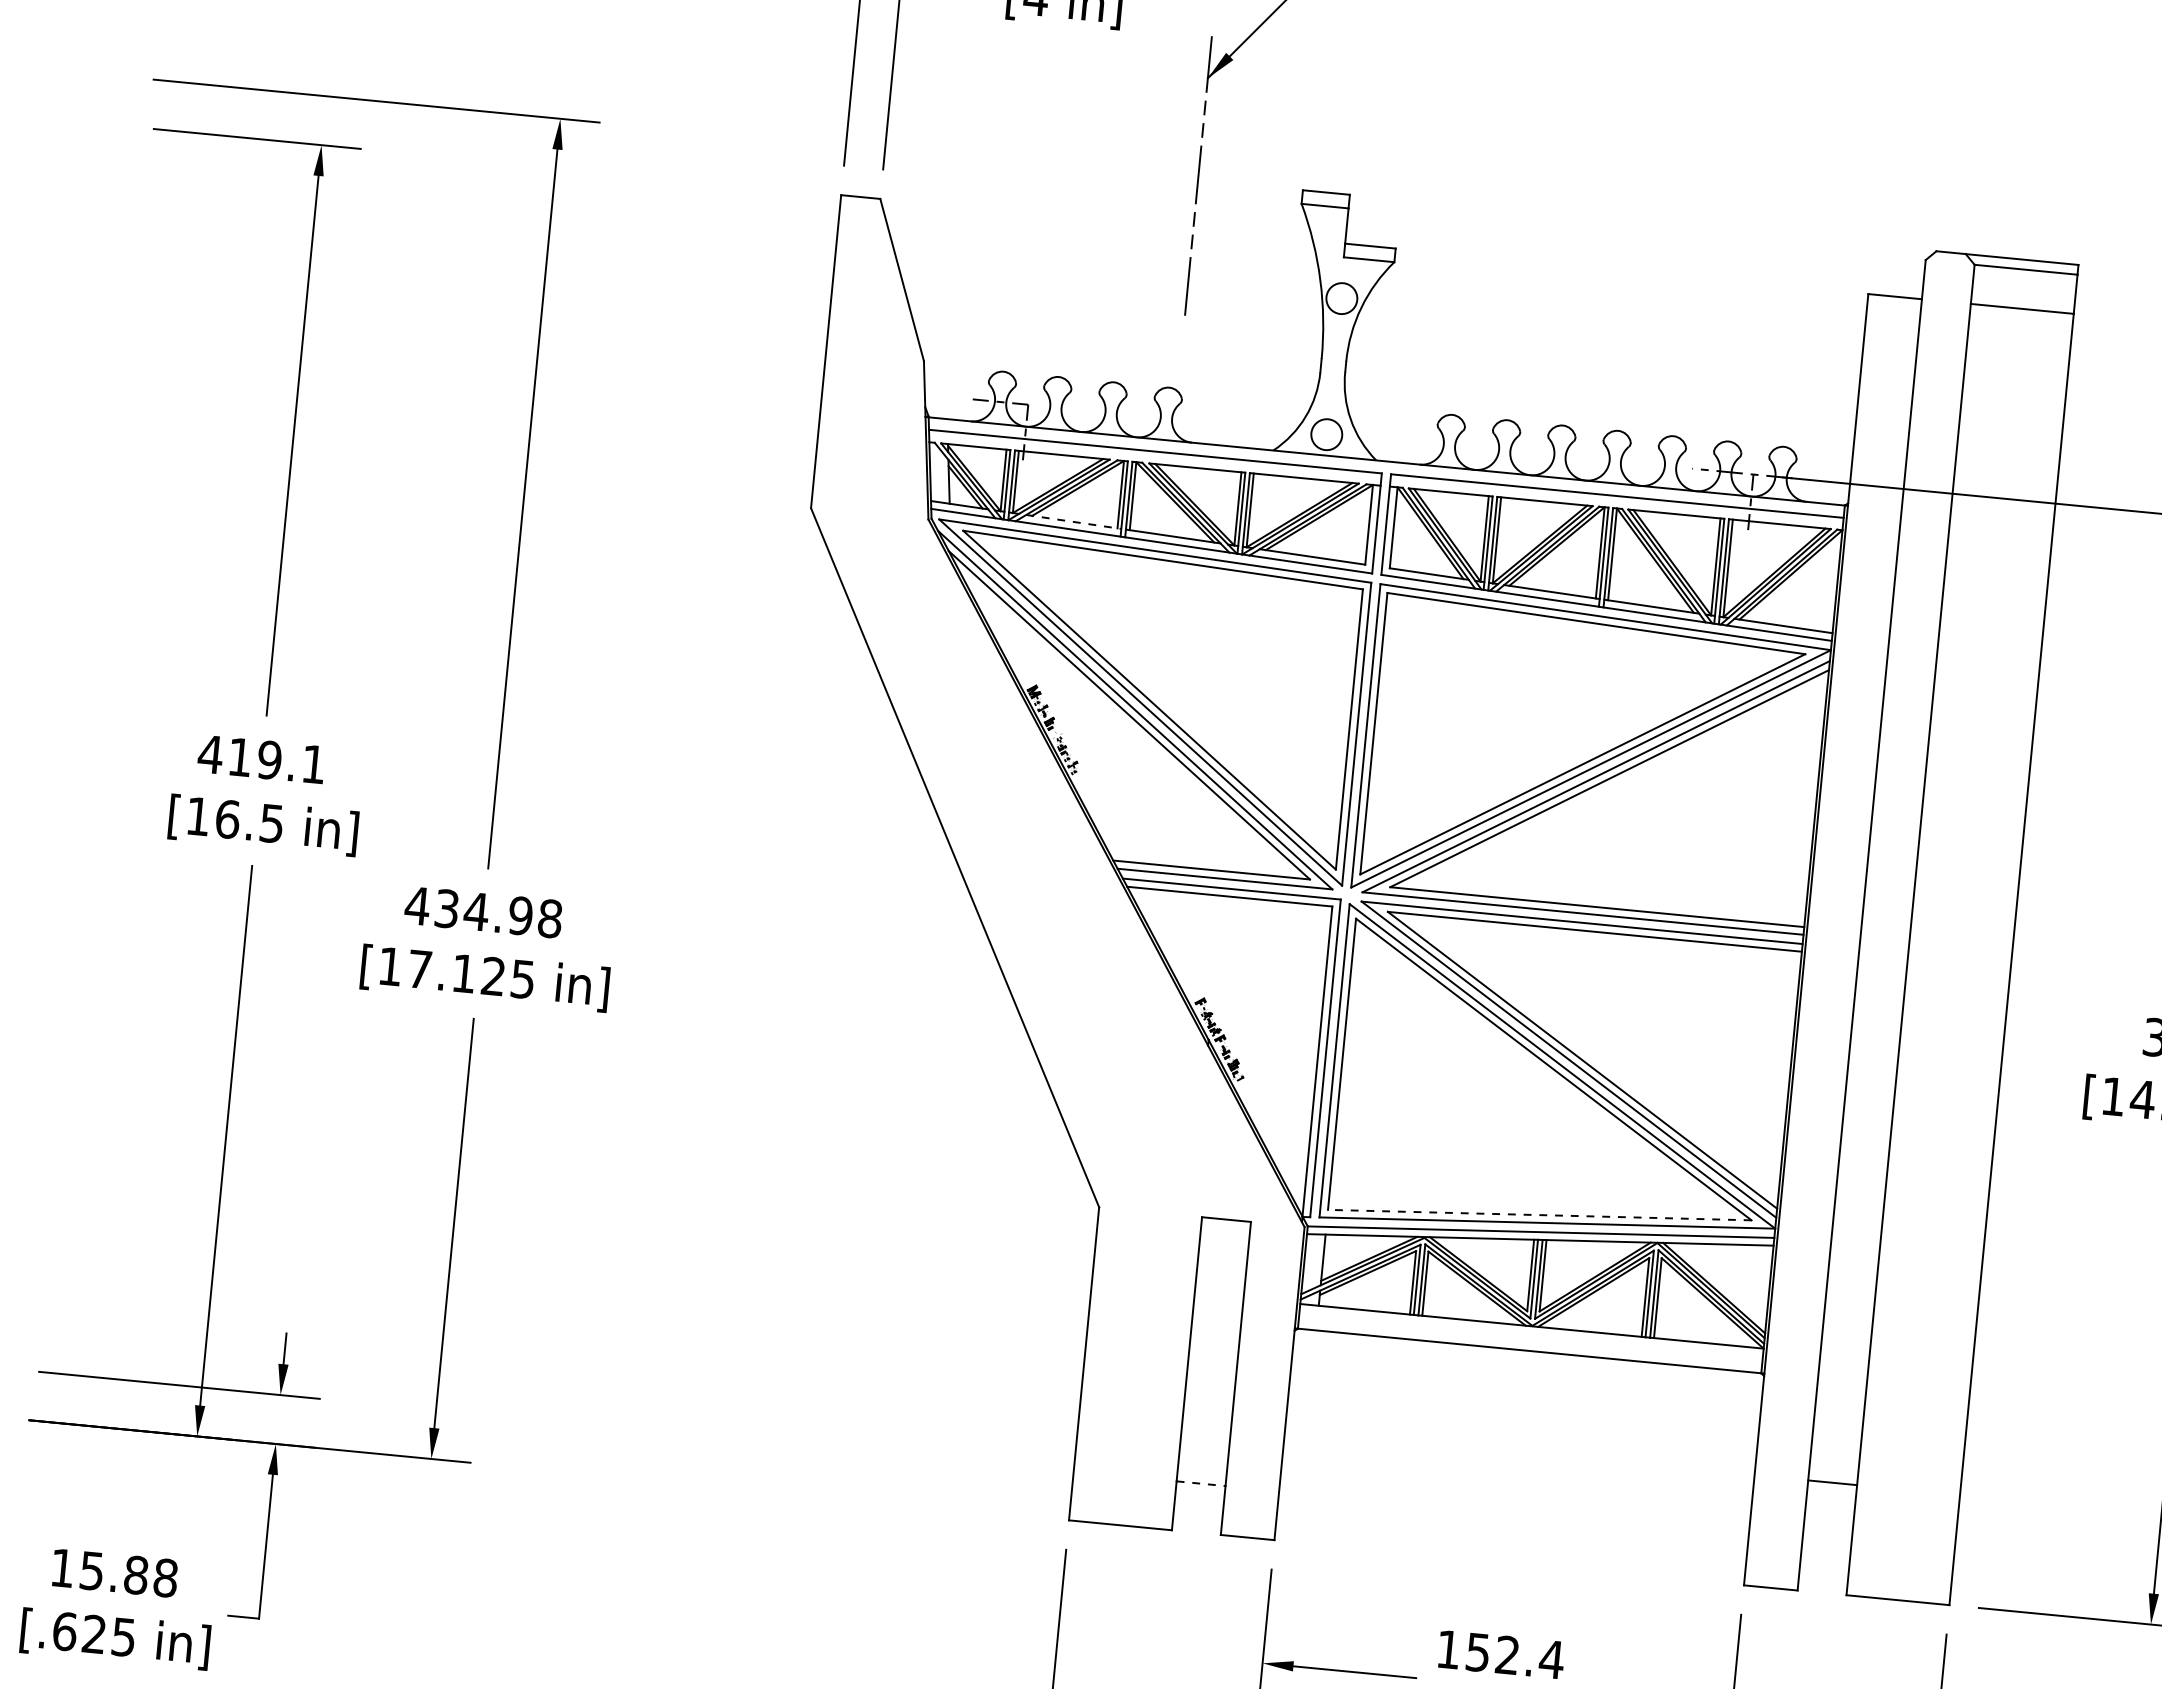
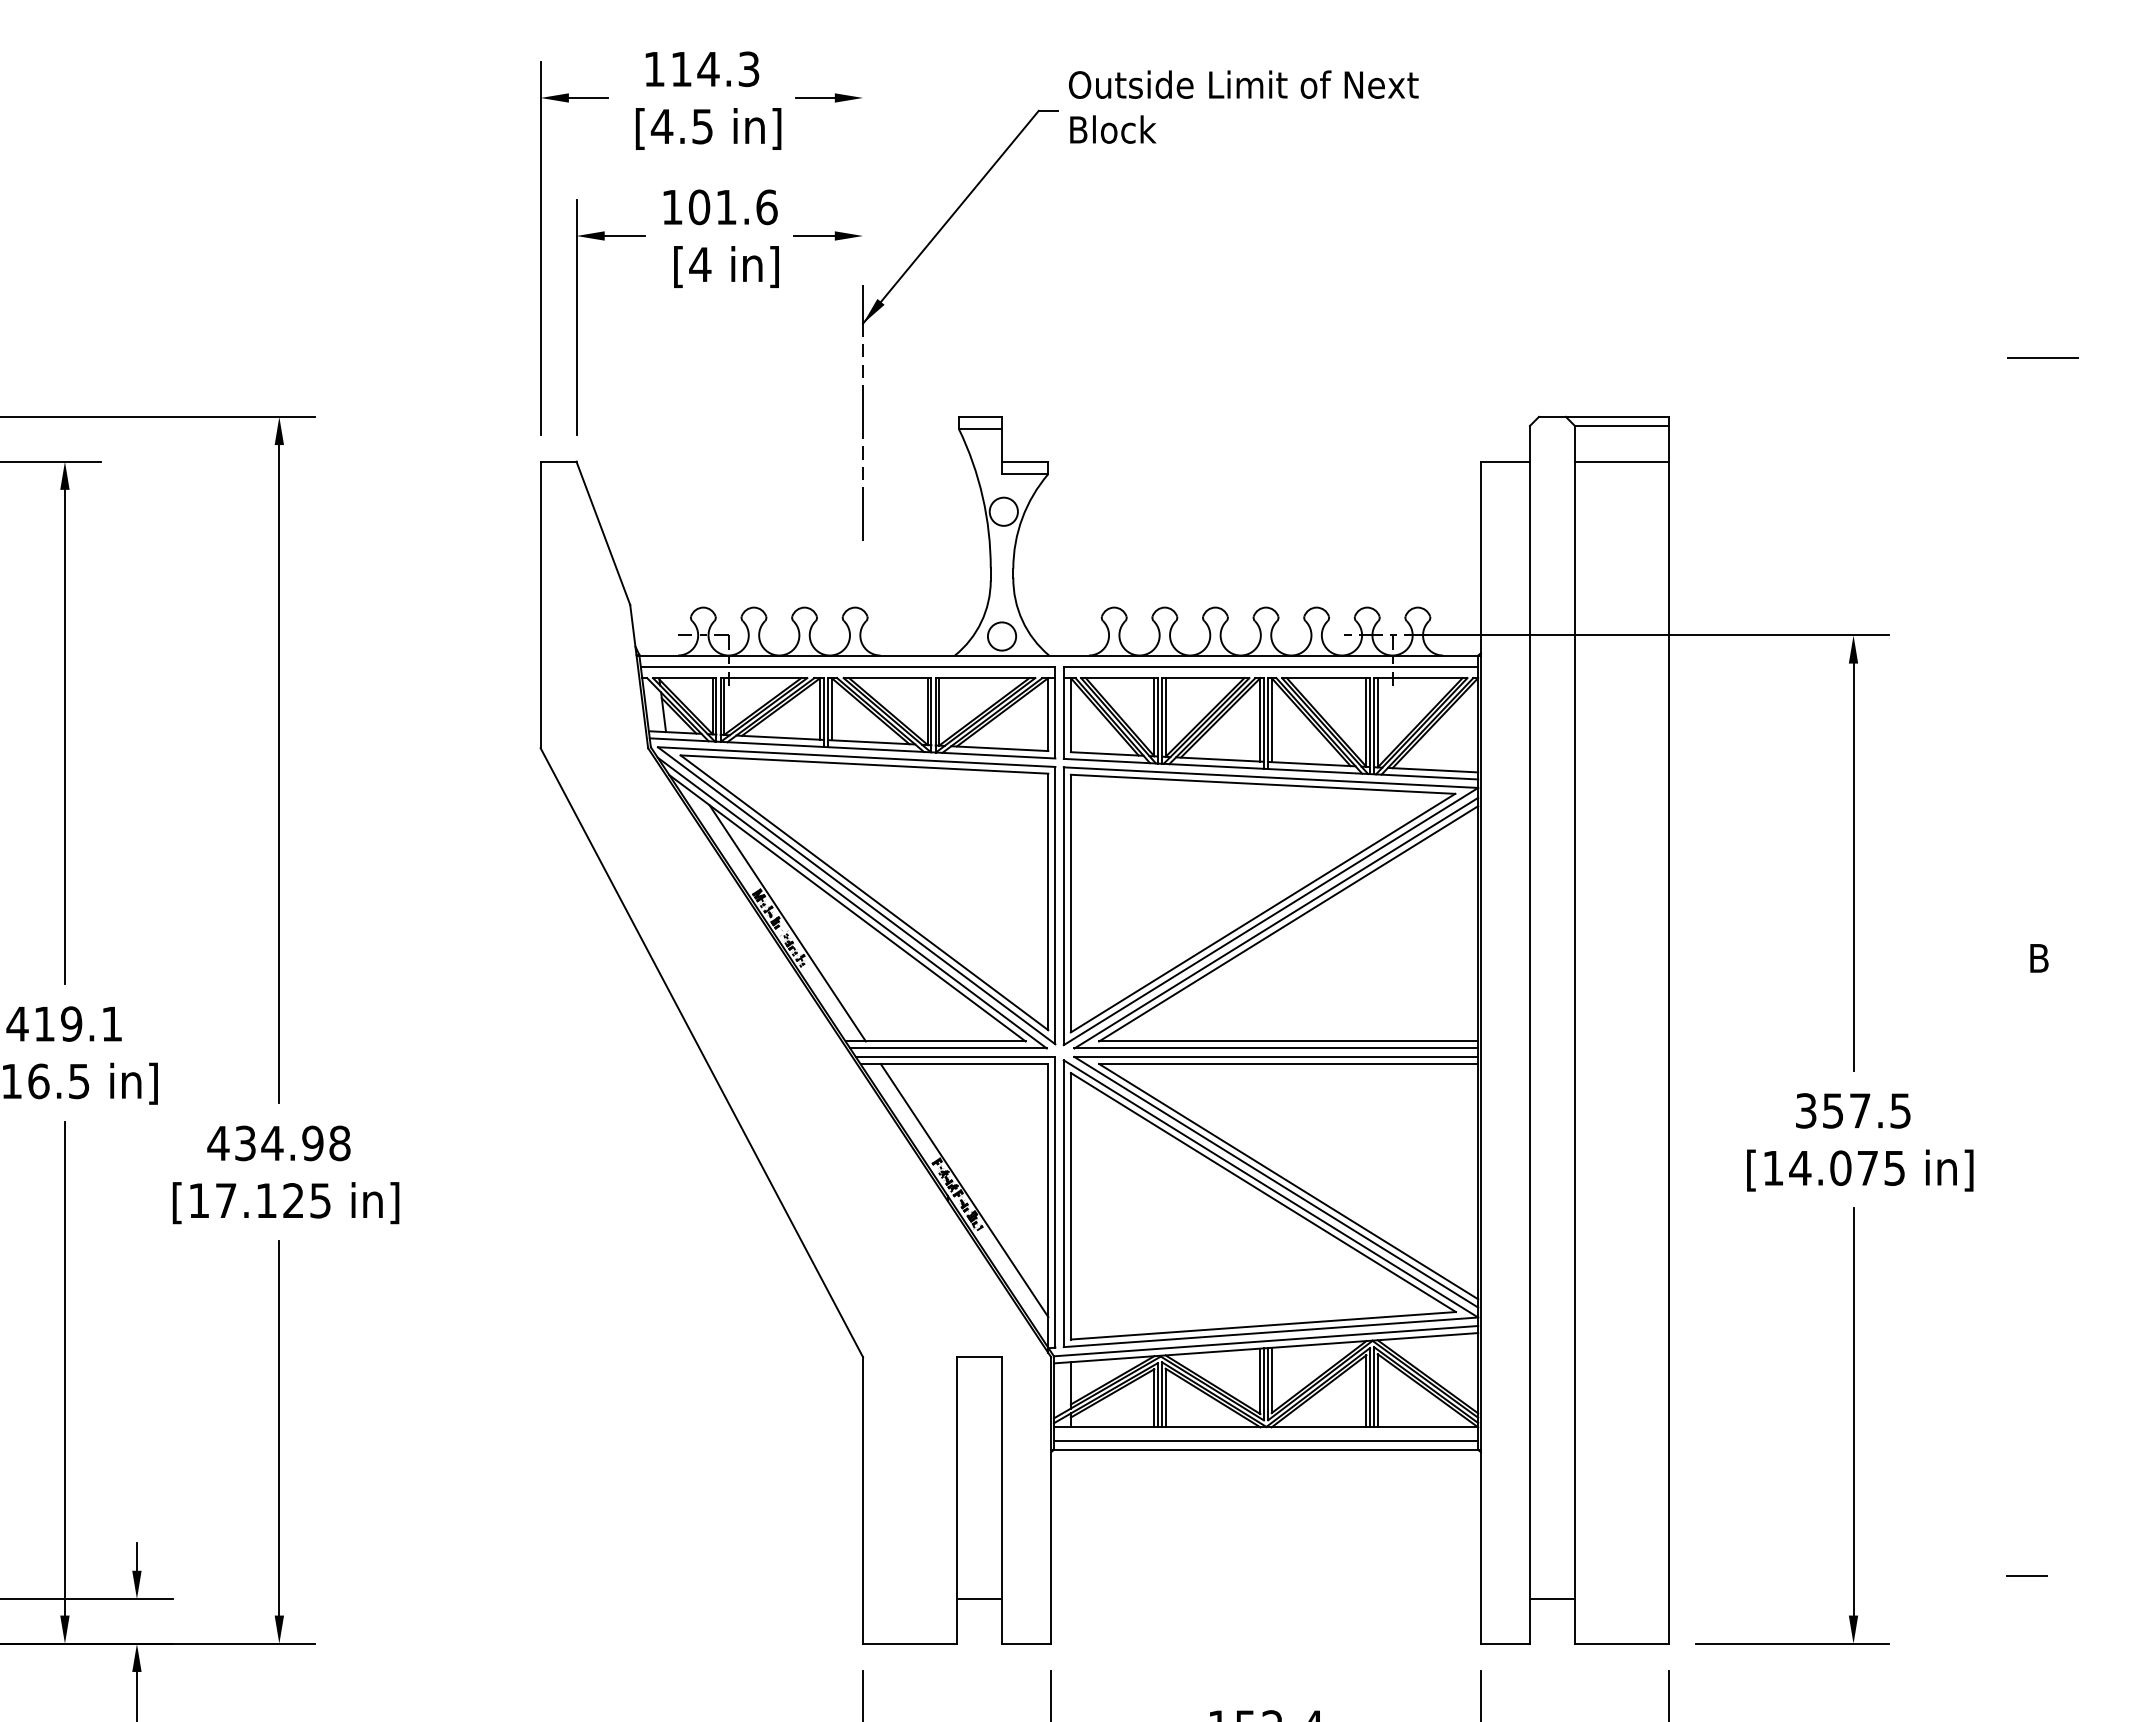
line: (1074, 521) -> (780, 737), dashed -> solid
line: (1062, 725) -> (787, 923), added
line: (1227, 1035) -> (964, 1190), added
line: (1538, 1214) -> (1262, 1325), dashed -> solid
line: (1529, 1341) -> (1265, 1441), added
line: (1832, 1483) -> (1552, 1599), moved
line: (1201, 1484) -> (980, 1599), dashed -> solid

